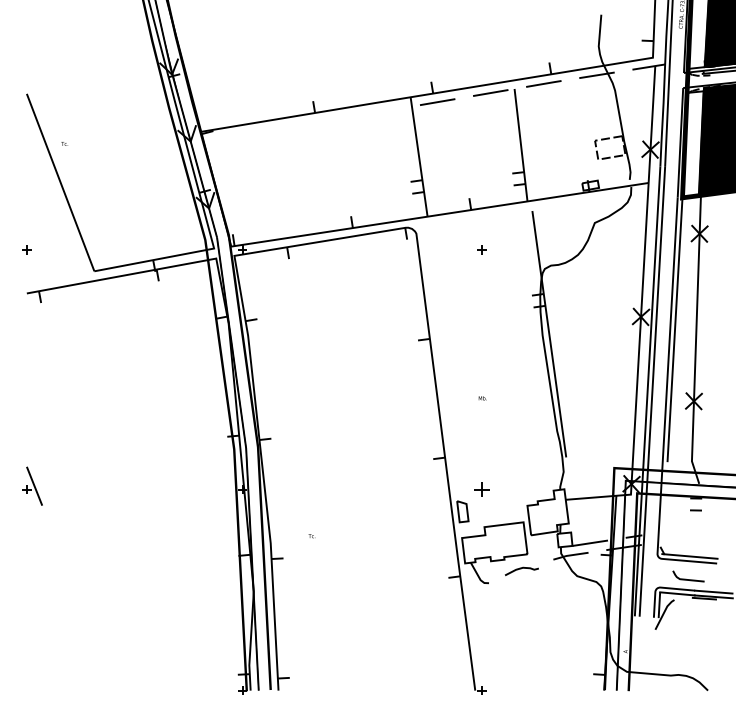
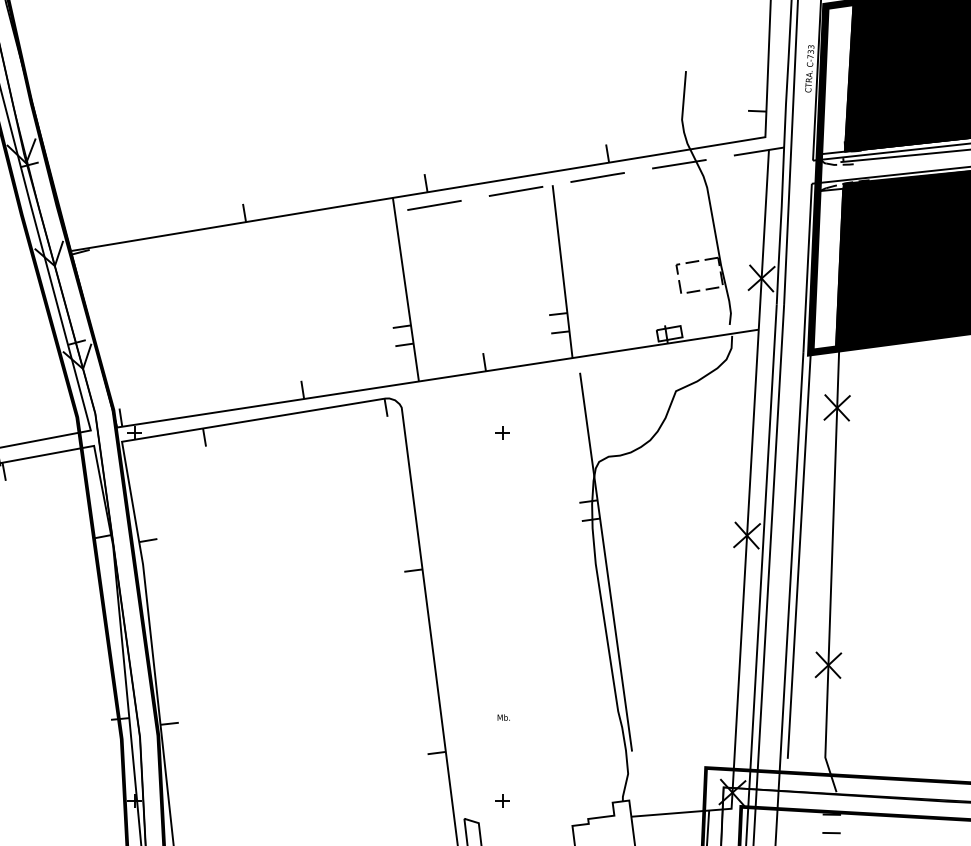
text: (482, 398) -> (503, 717), moved
part: (481, 489) -> (501, 800), size x0.62

